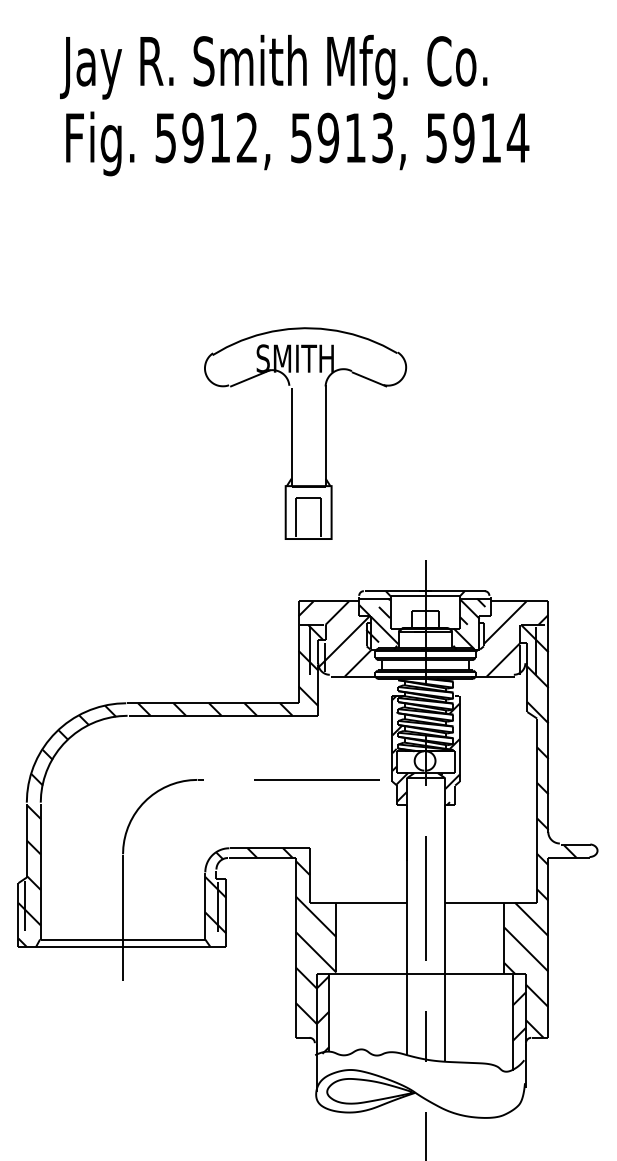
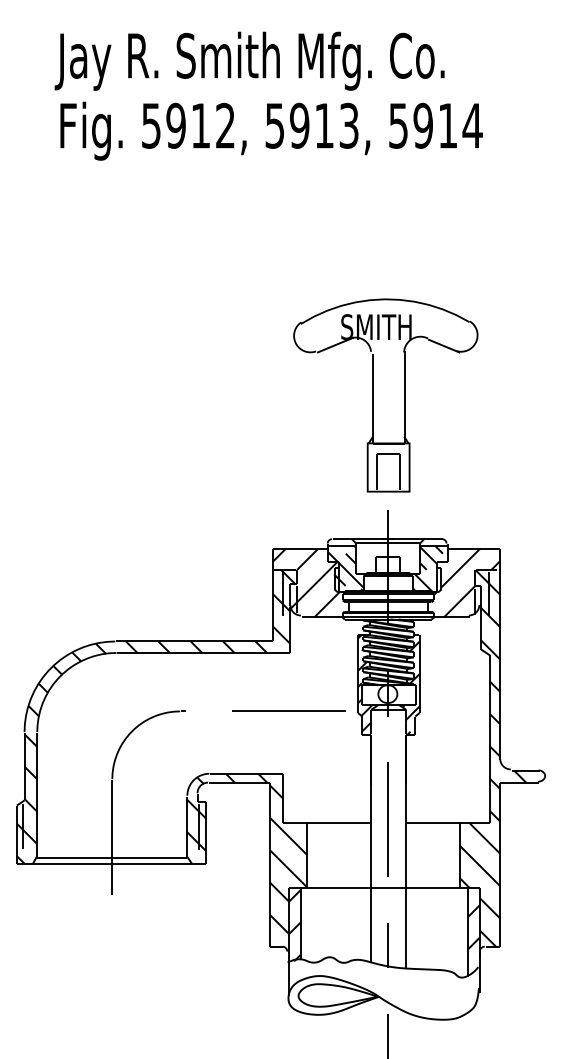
part: (292, 433) -> (373, 395), moved

